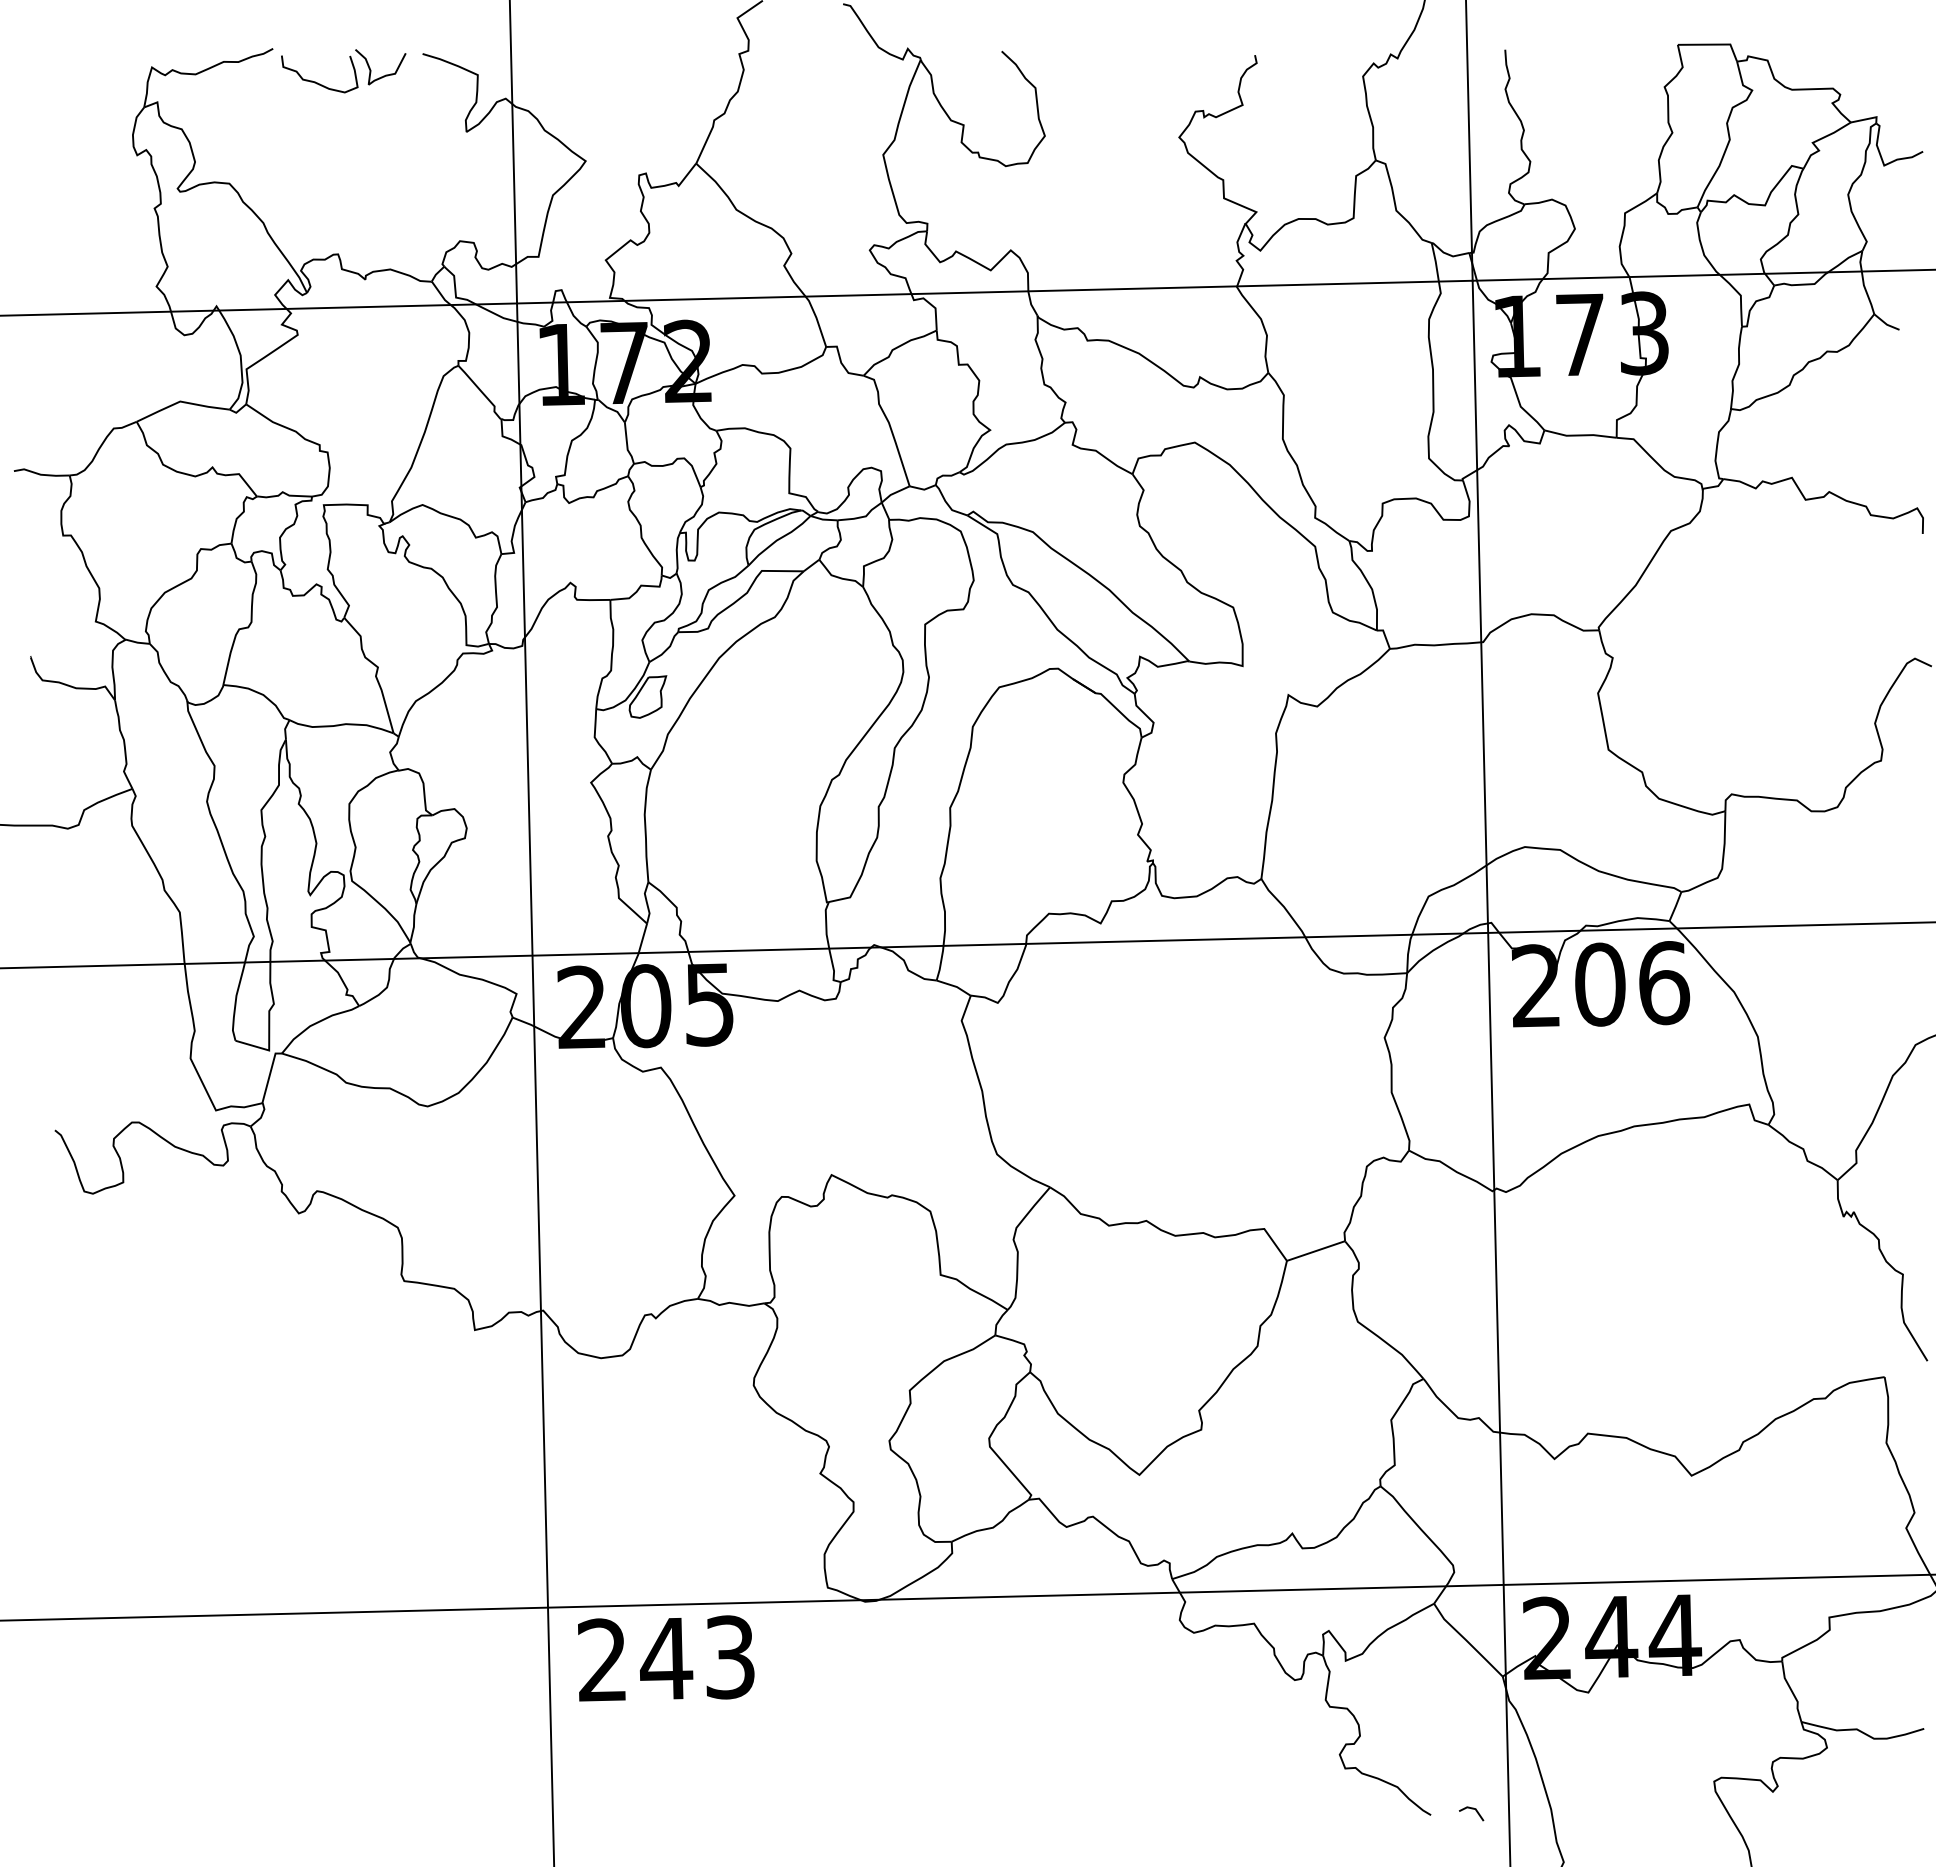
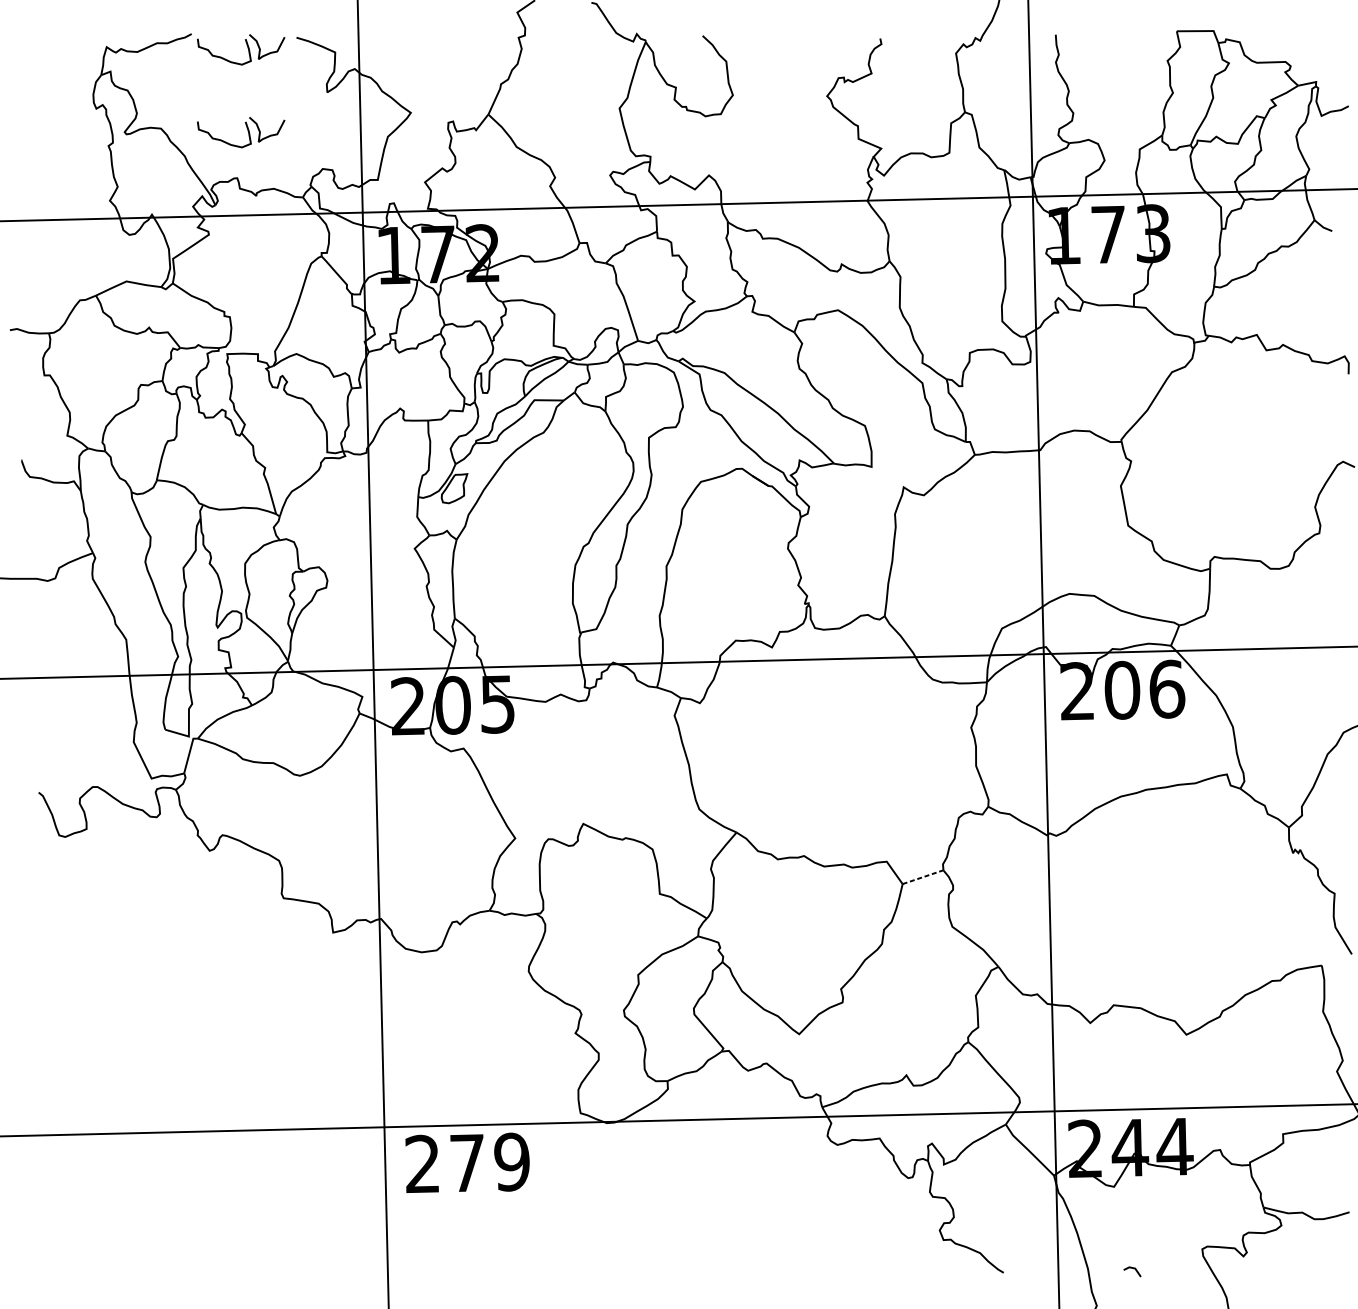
part: (352, 185) -> (247, 129), added
line: (1316, 1251) -> (923, 877), solid -> dashed
text: (697, 1657) -> (489, 1162), 243 -> 279
line: (1471, 1809) -> (1132, 1268), moved

